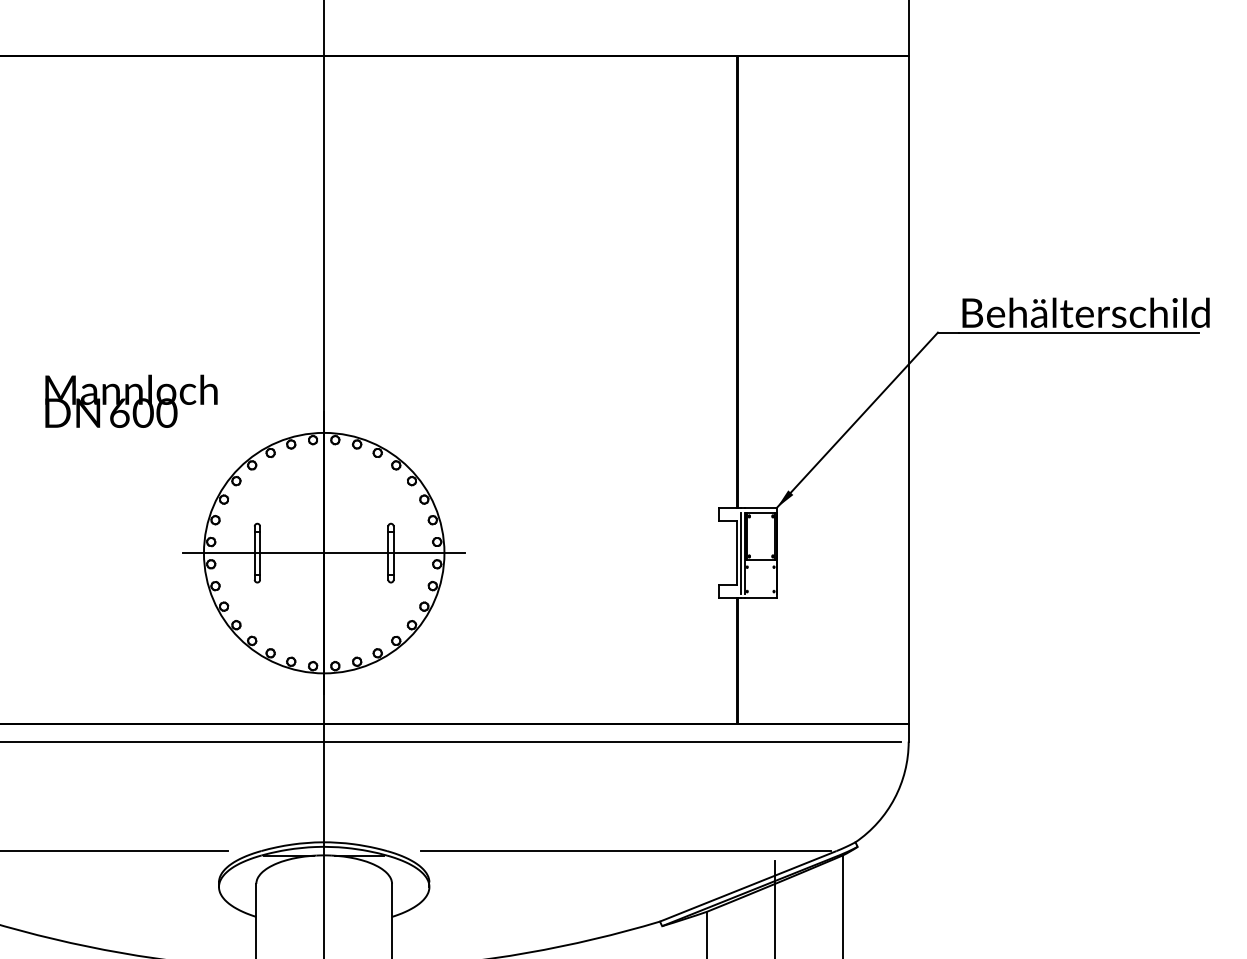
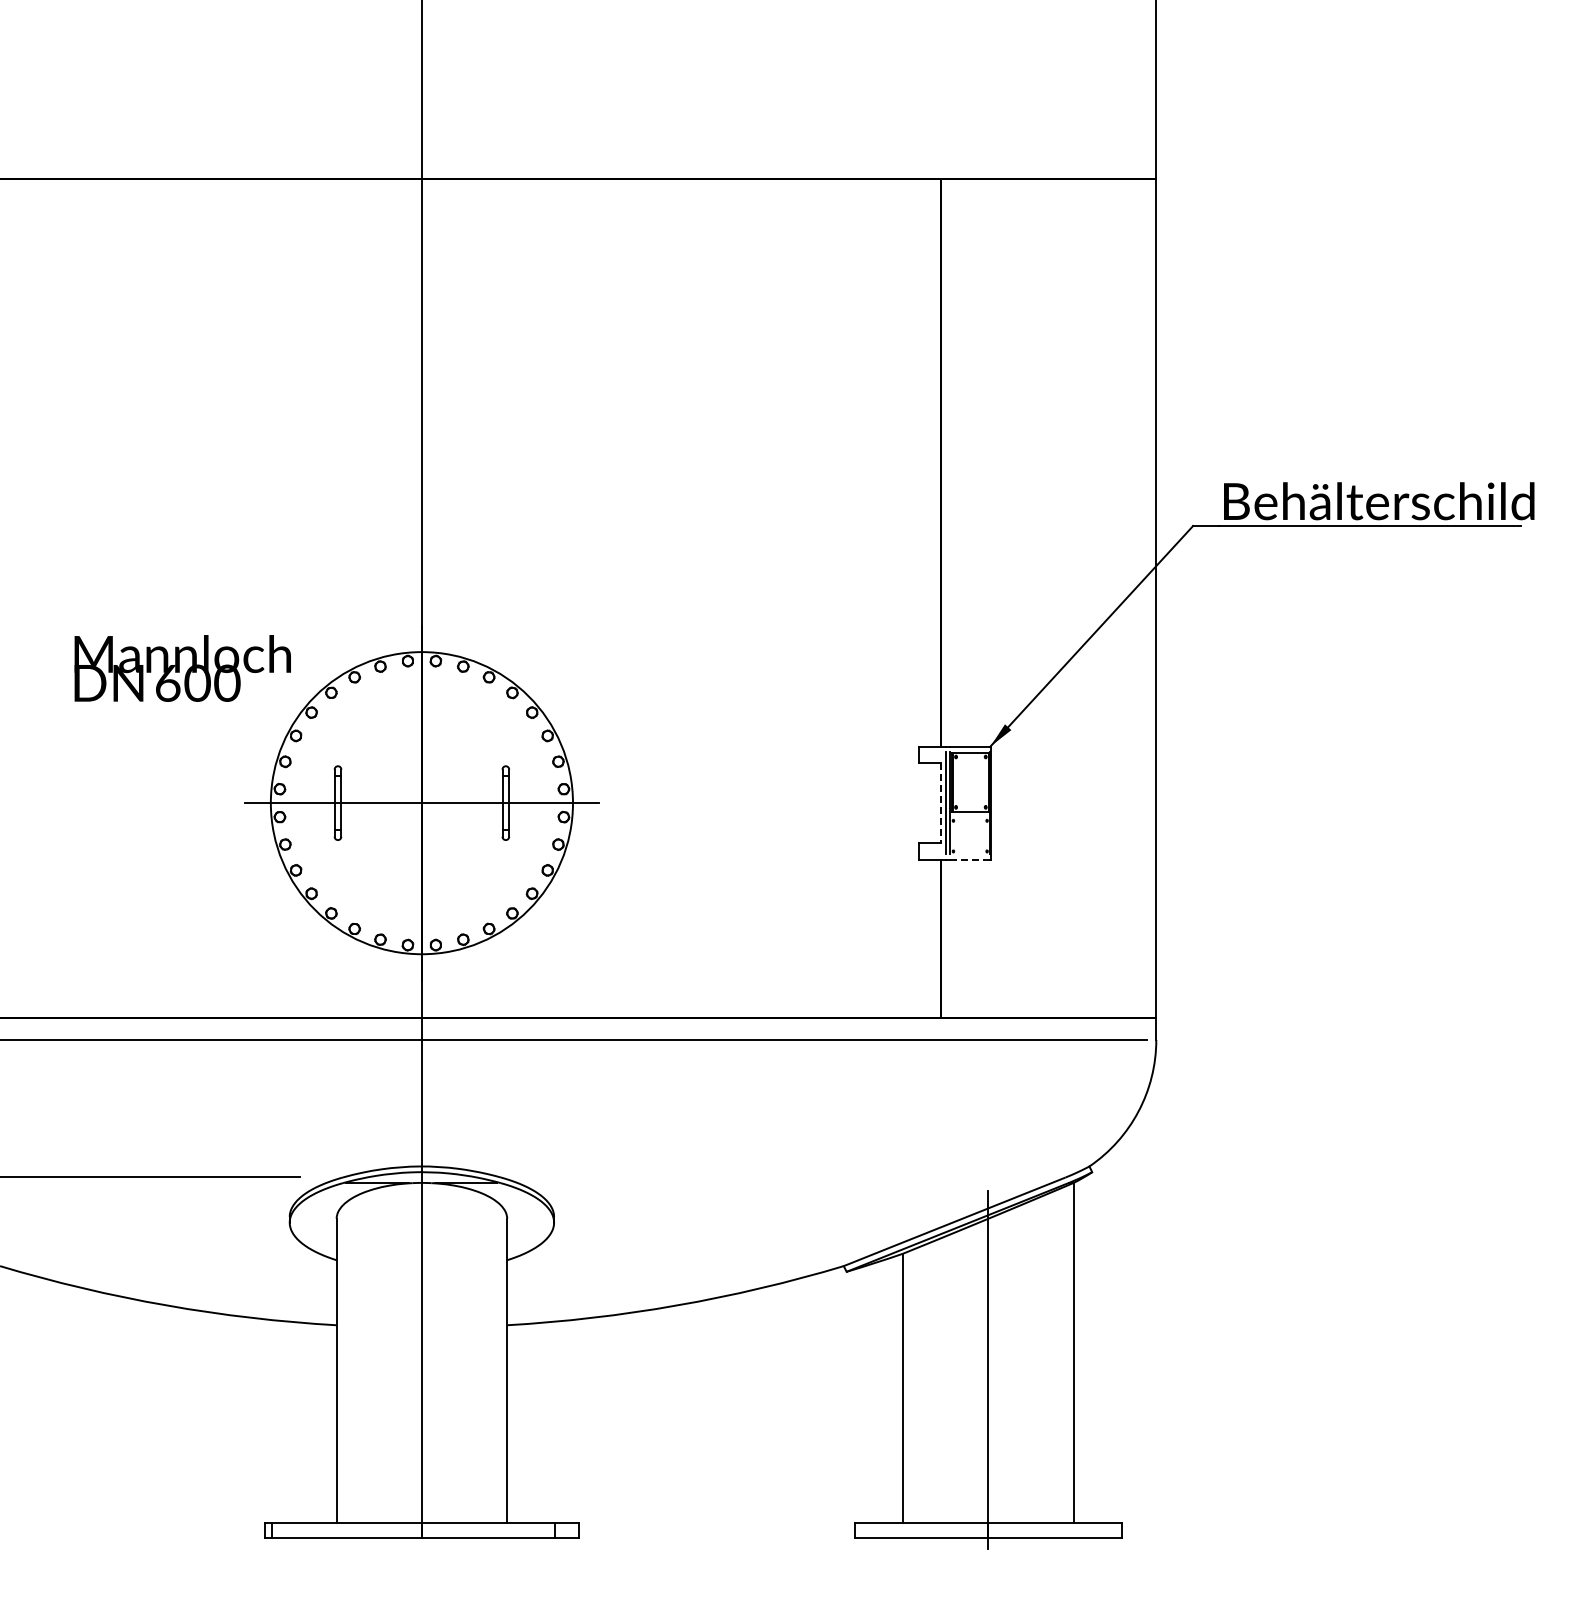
text: (131, 401) -> (182, 668), moved
line: (736, 553) -> (940, 803), solid -> dashed
line: (760, 597) -> (969, 859), solid -> dashed
line: (625, 851) -> (800, 1177), removed

